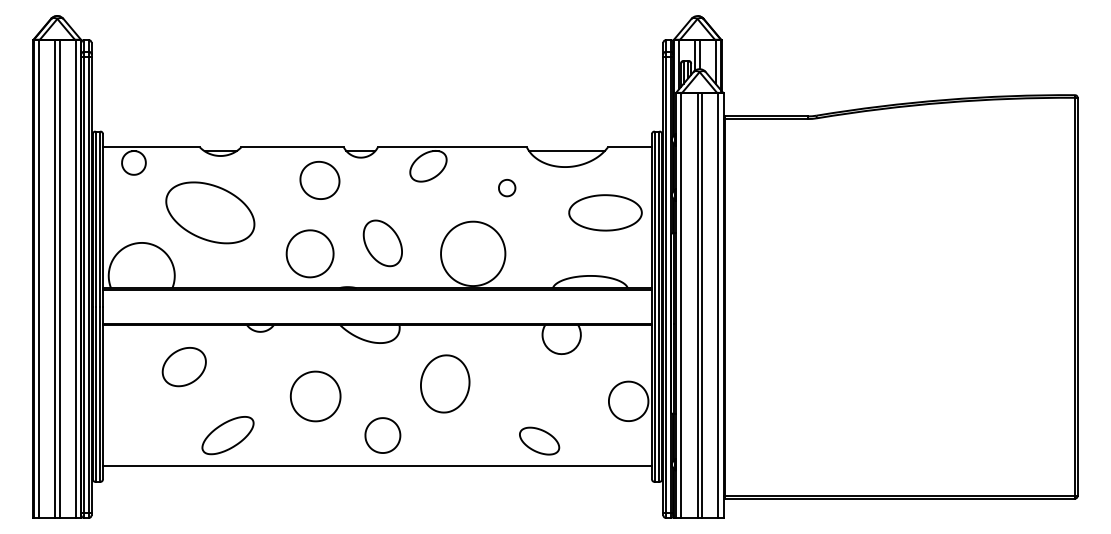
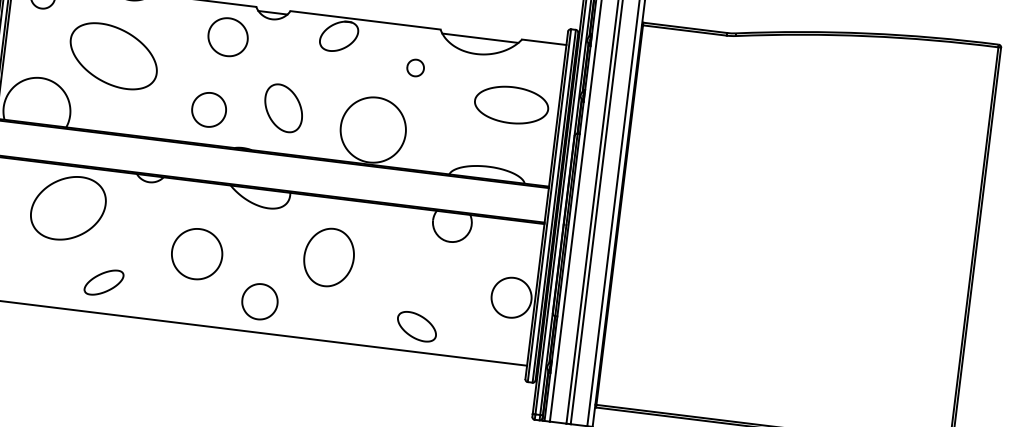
part: (309, 253) -> (208, 109), size x0.71
part: (184, 366) -> (68, 207), size x1.67
part: (227, 435) -> (103, 282), size x0.71

